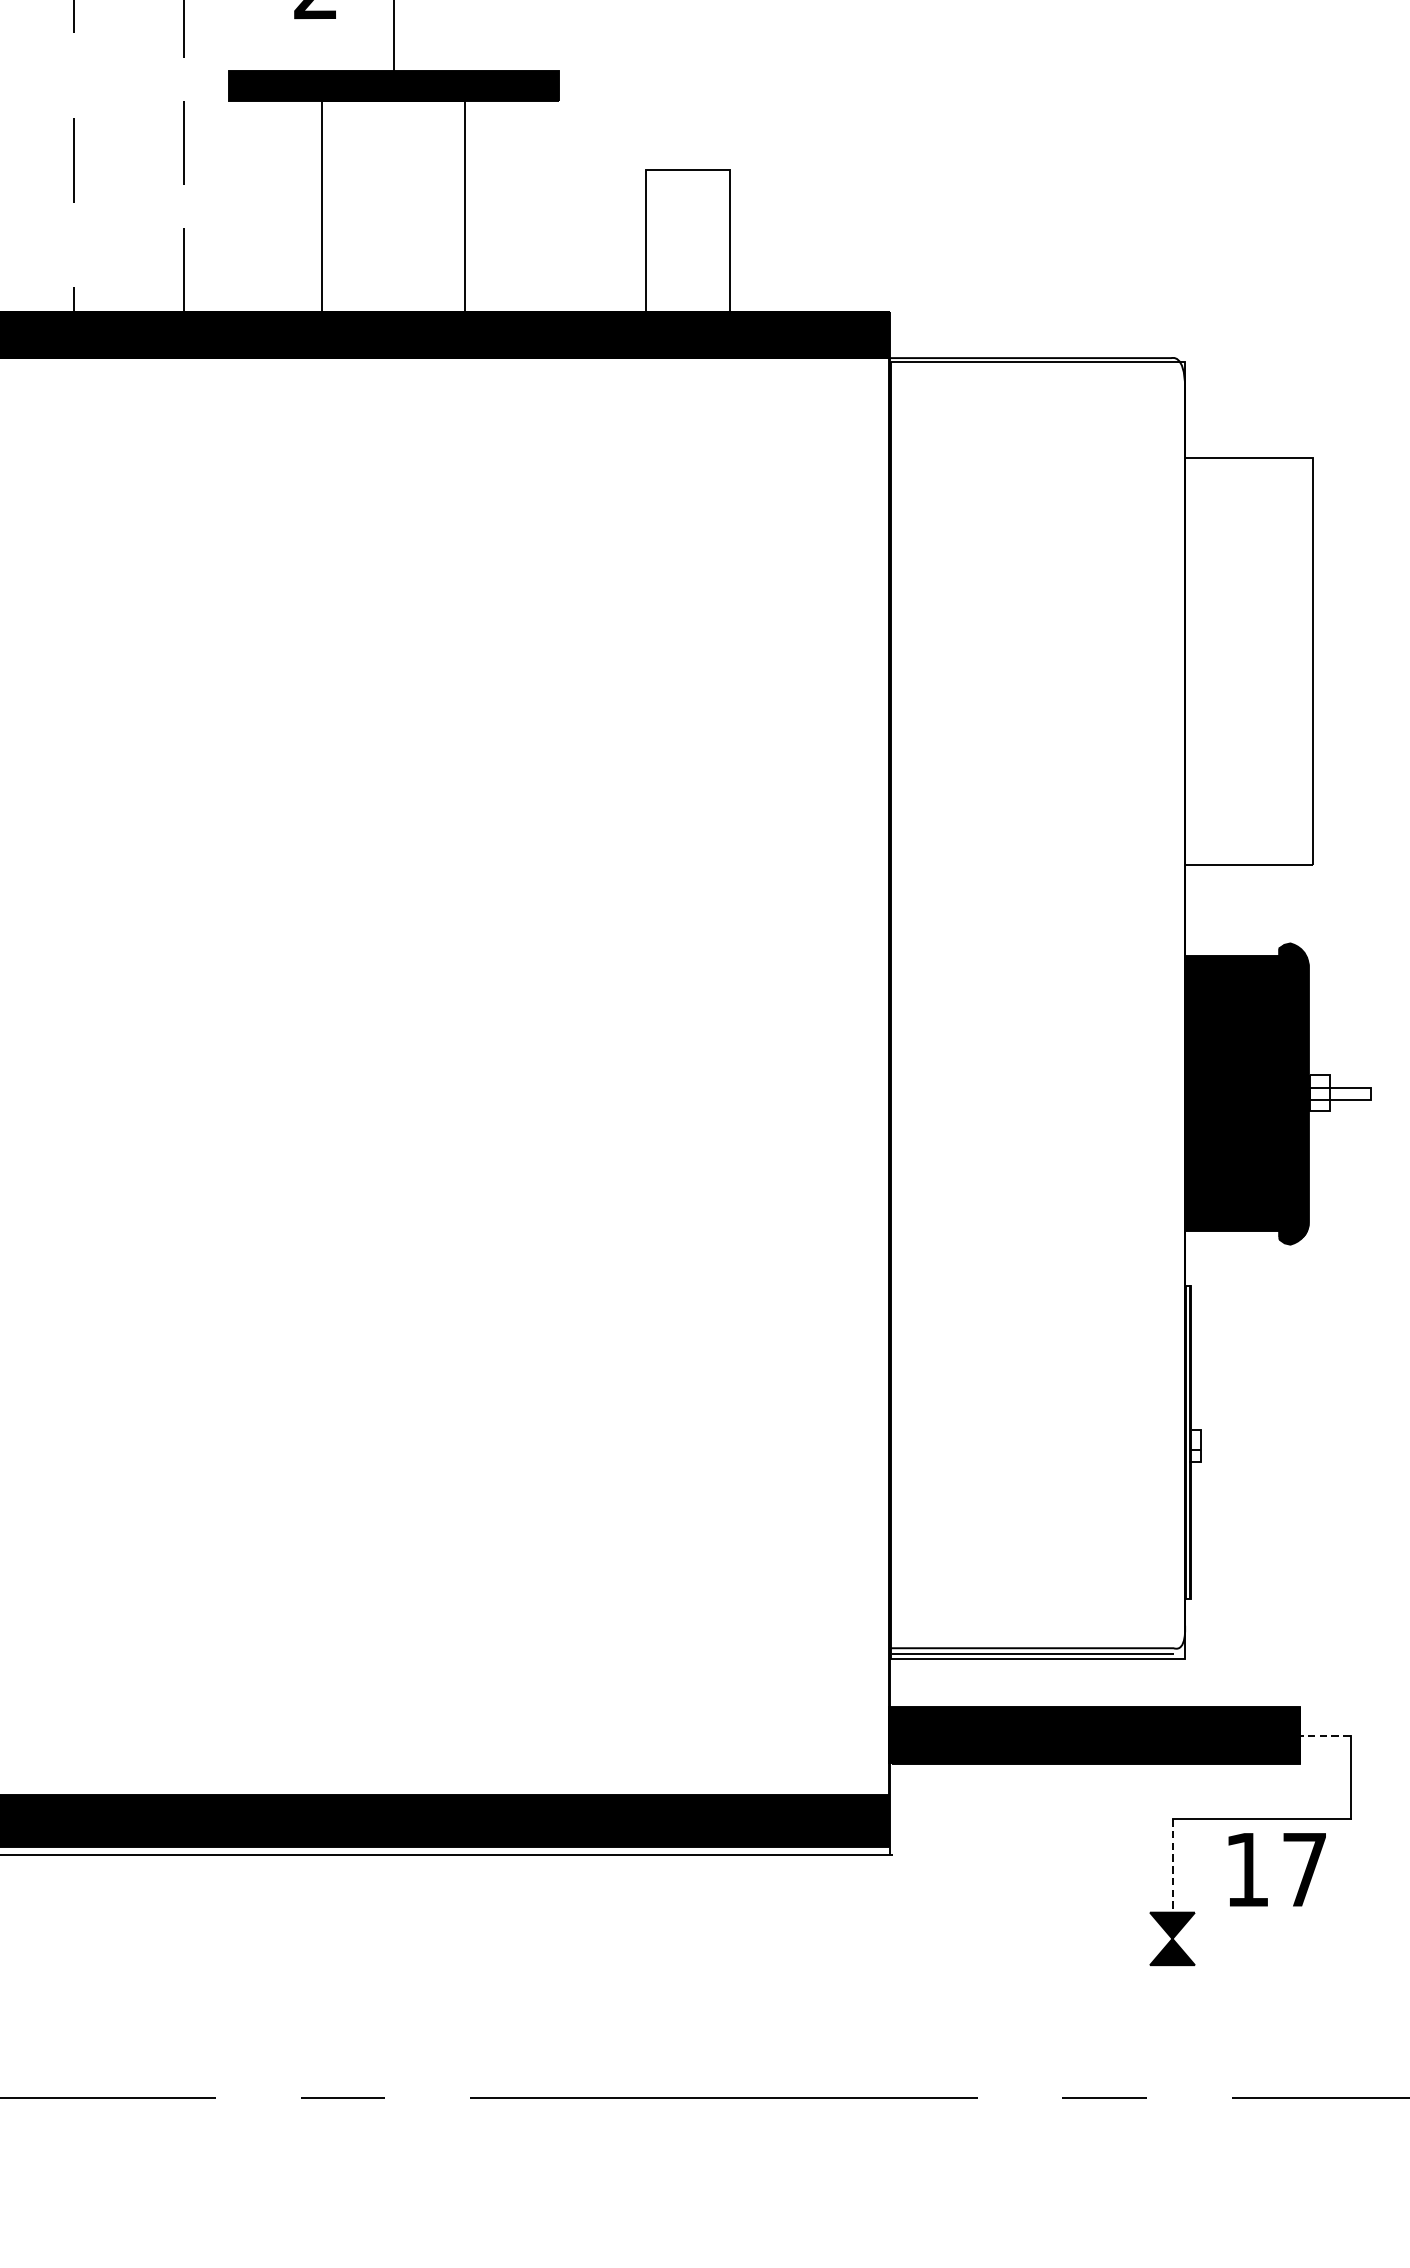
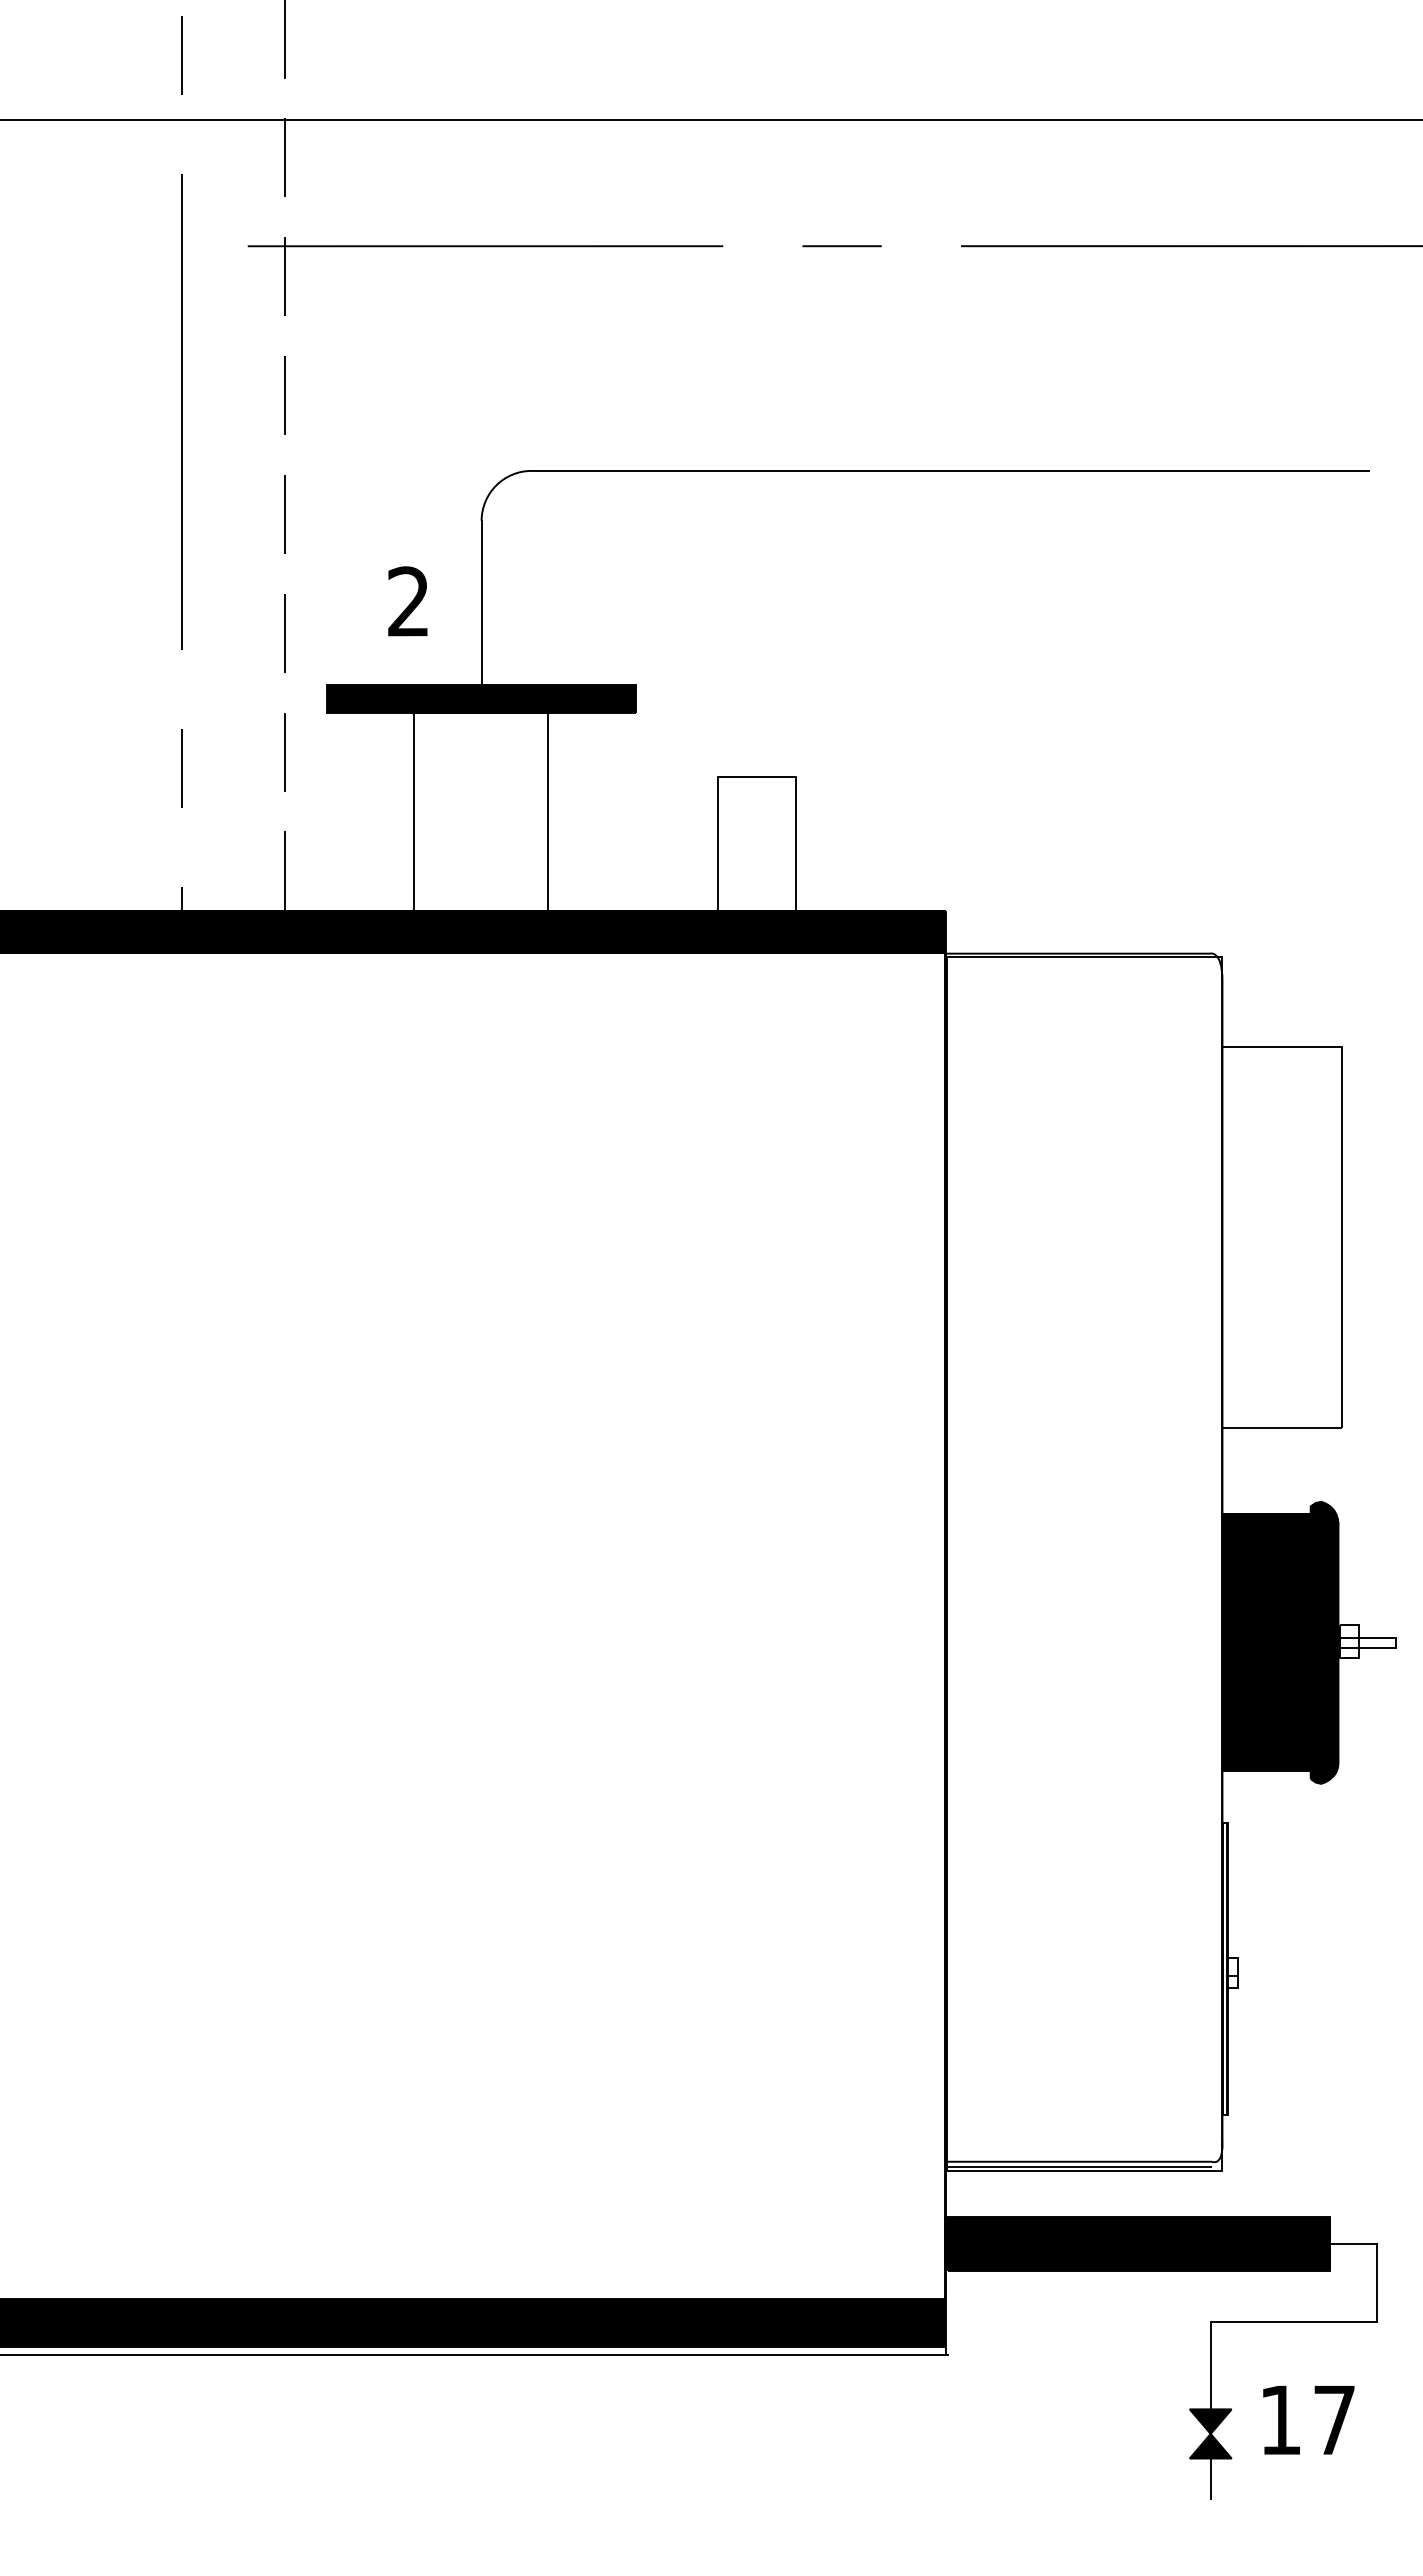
line: (1324, 1735) -> (1353, 2243), dashed -> solid
line: (1172, 1865) -> (1210, 2365), dashed -> solid
text: (1276, 1870) -> (1308, 2420), moved
line: (1172, 1986) -> (1210, 2478), added

